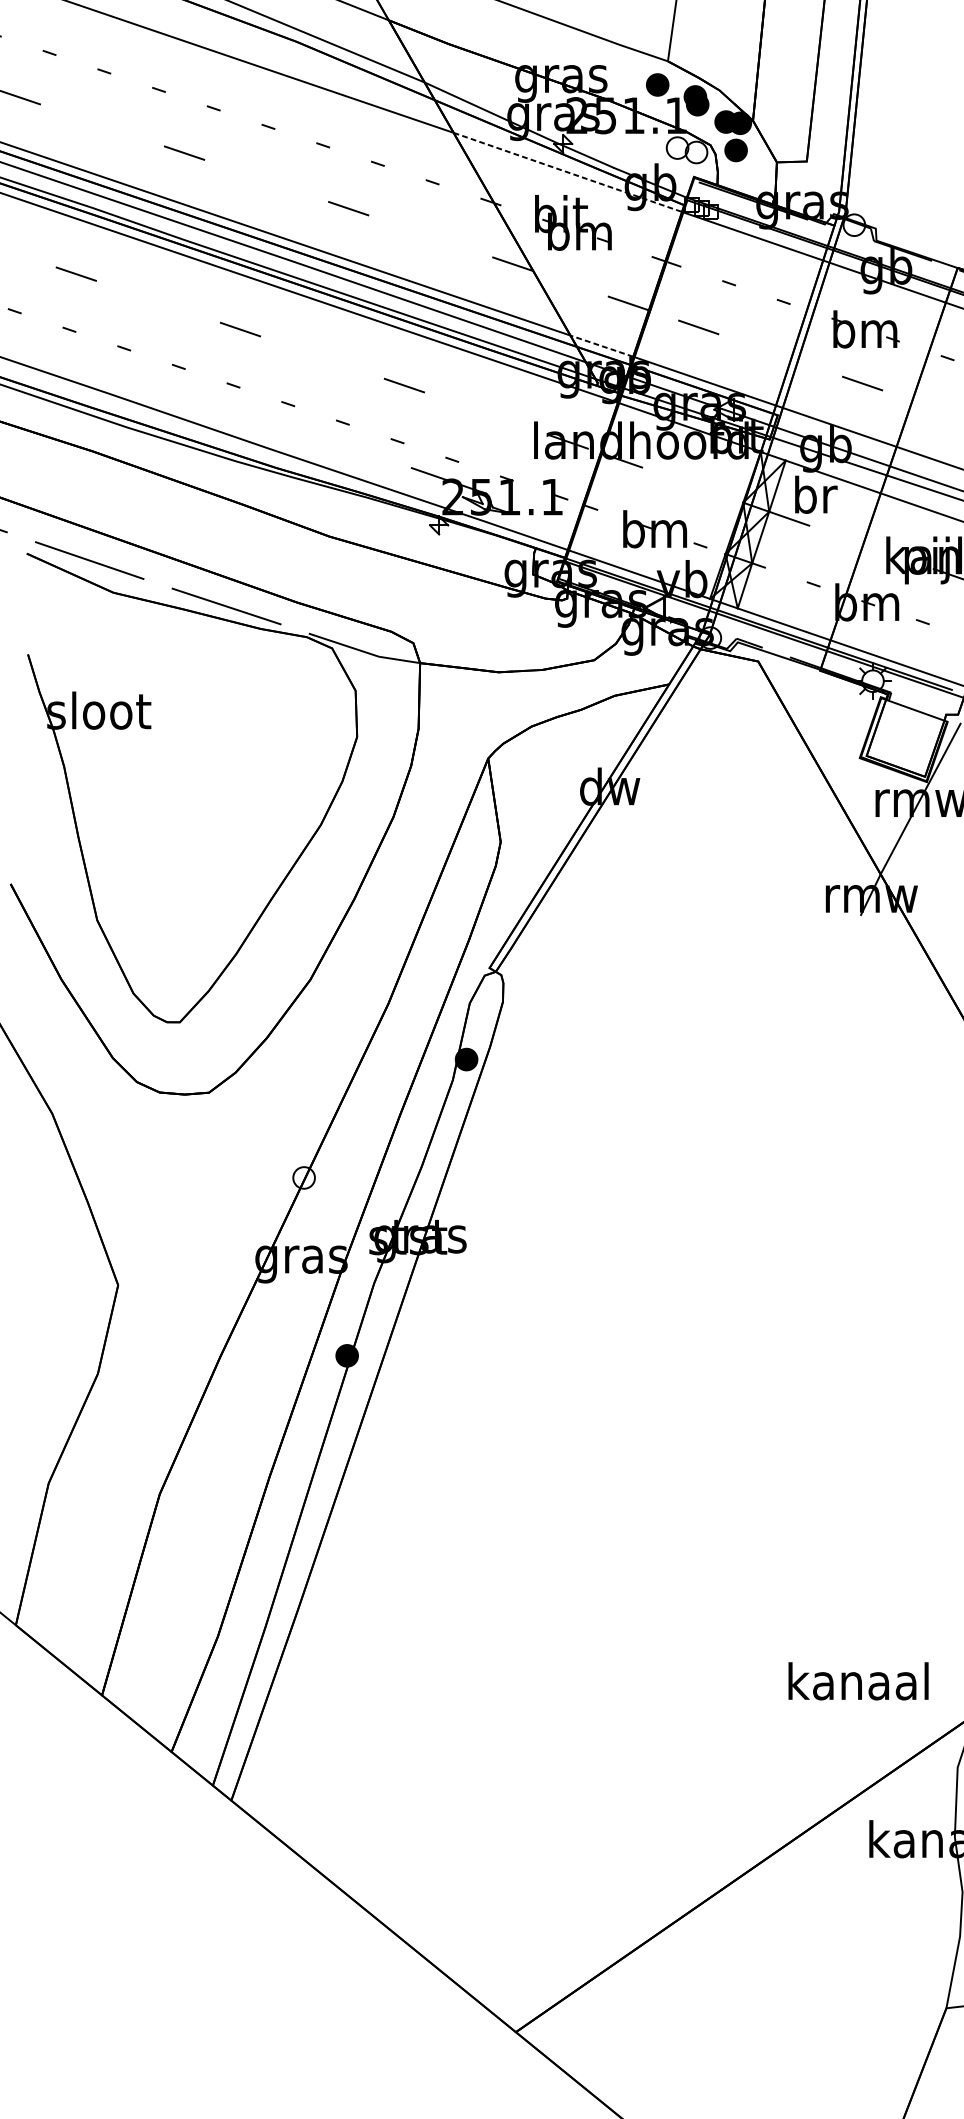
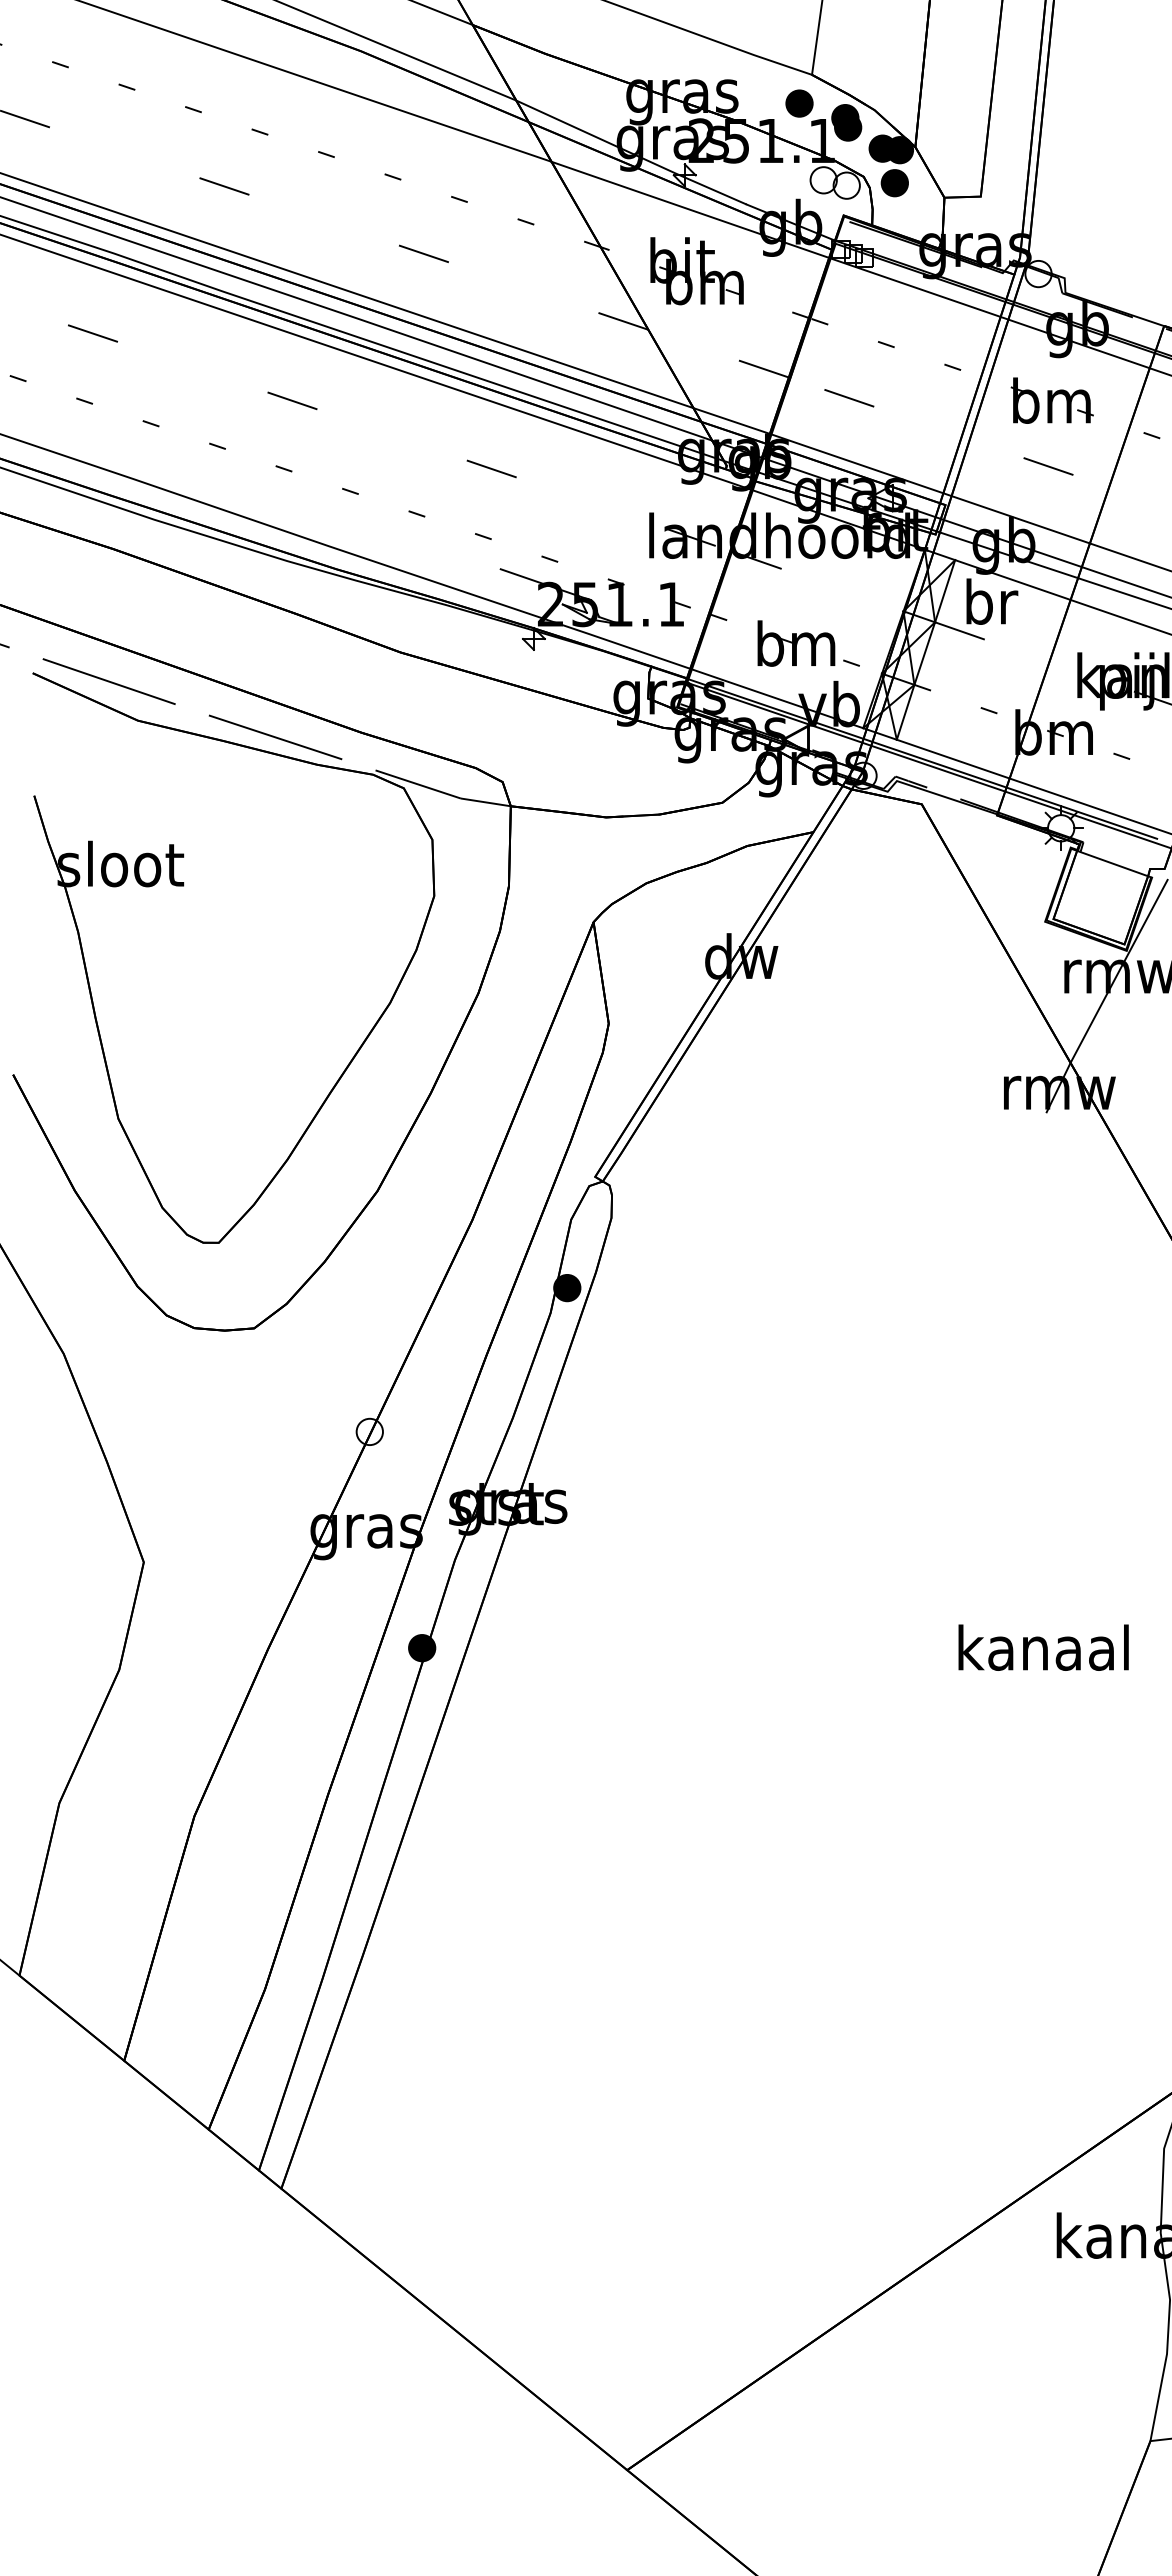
line: (567, 172) -> (690, 209), dashed -> solid
line: (601, 345) -> (731, 420), dashed -> solid
text: (858, 1681) -> (1043, 1647), moved

